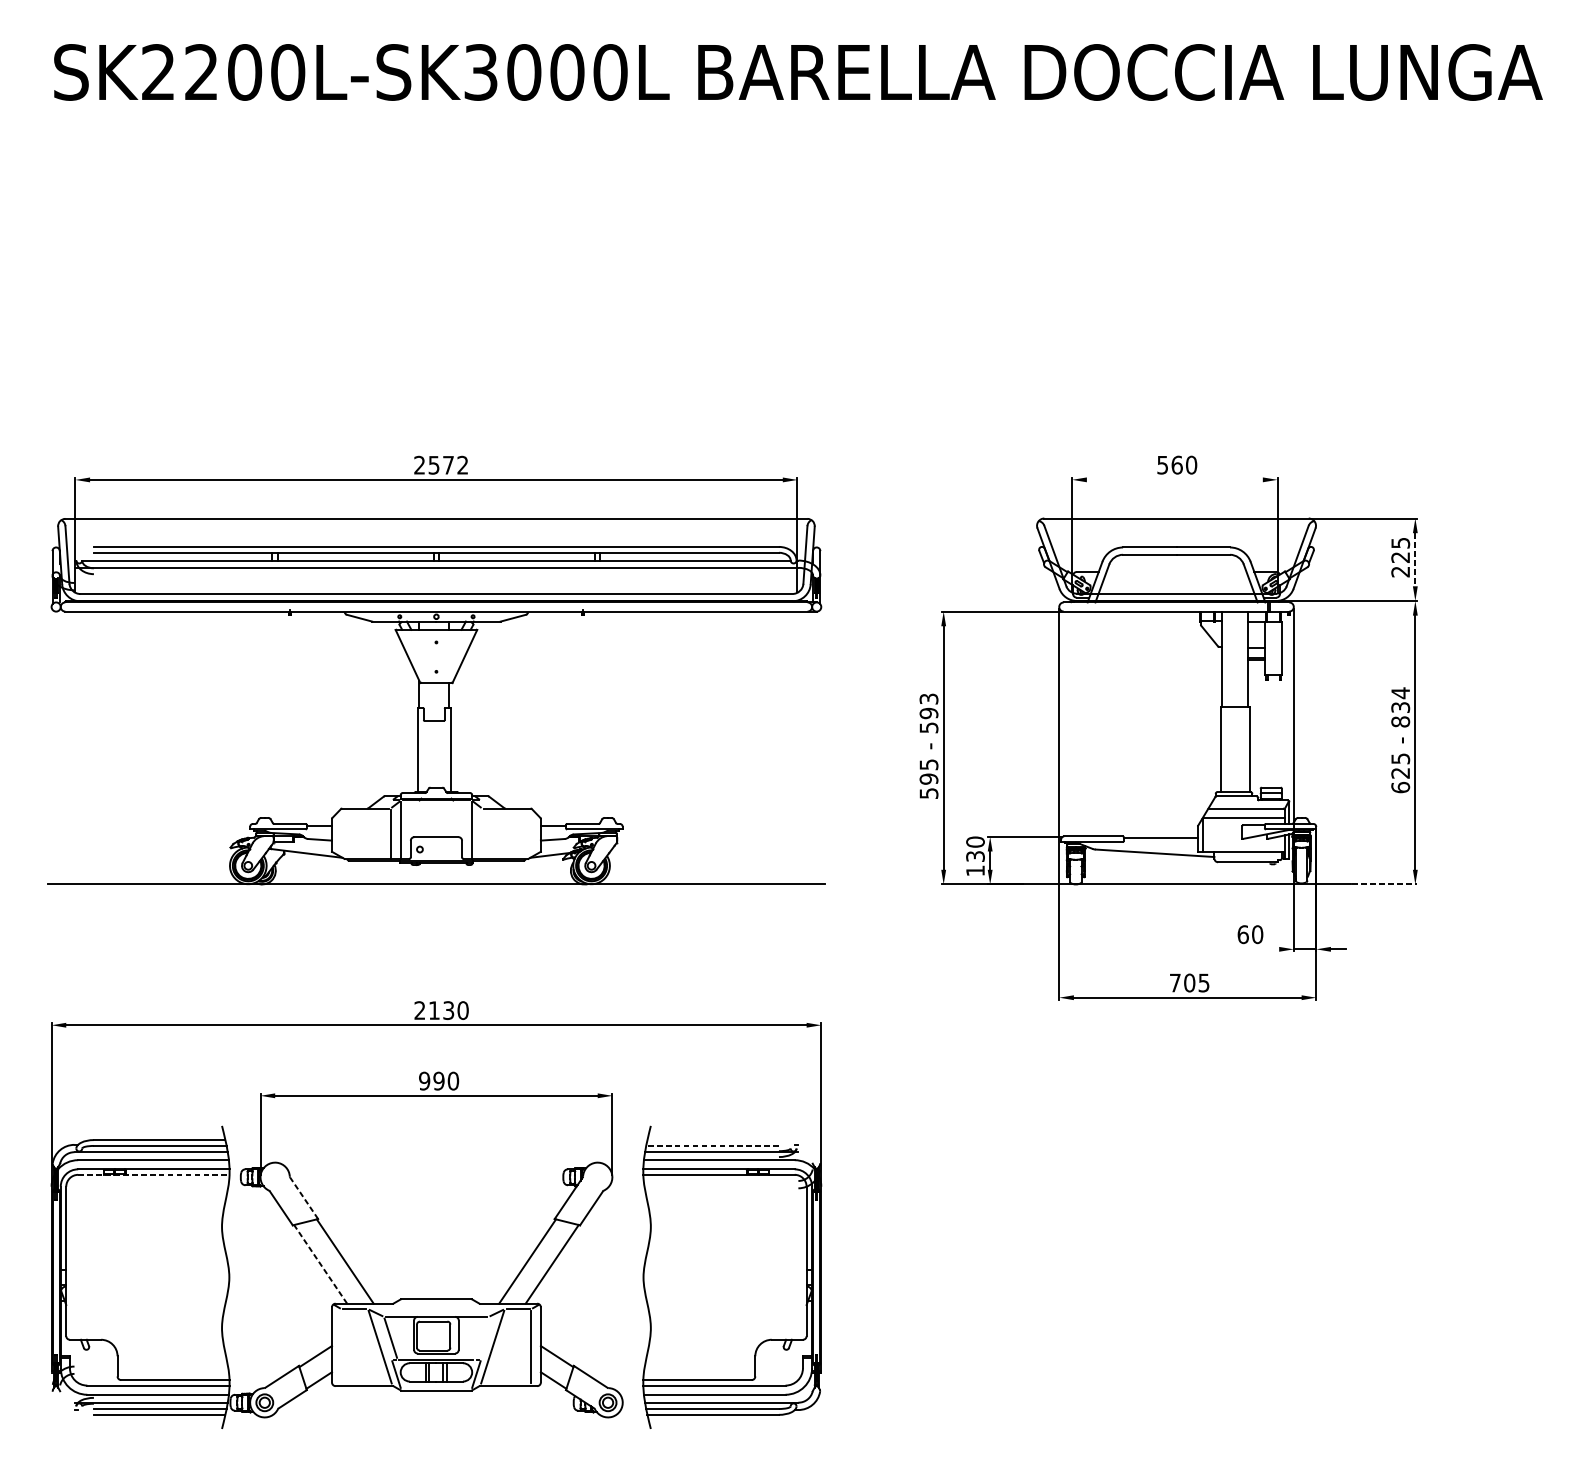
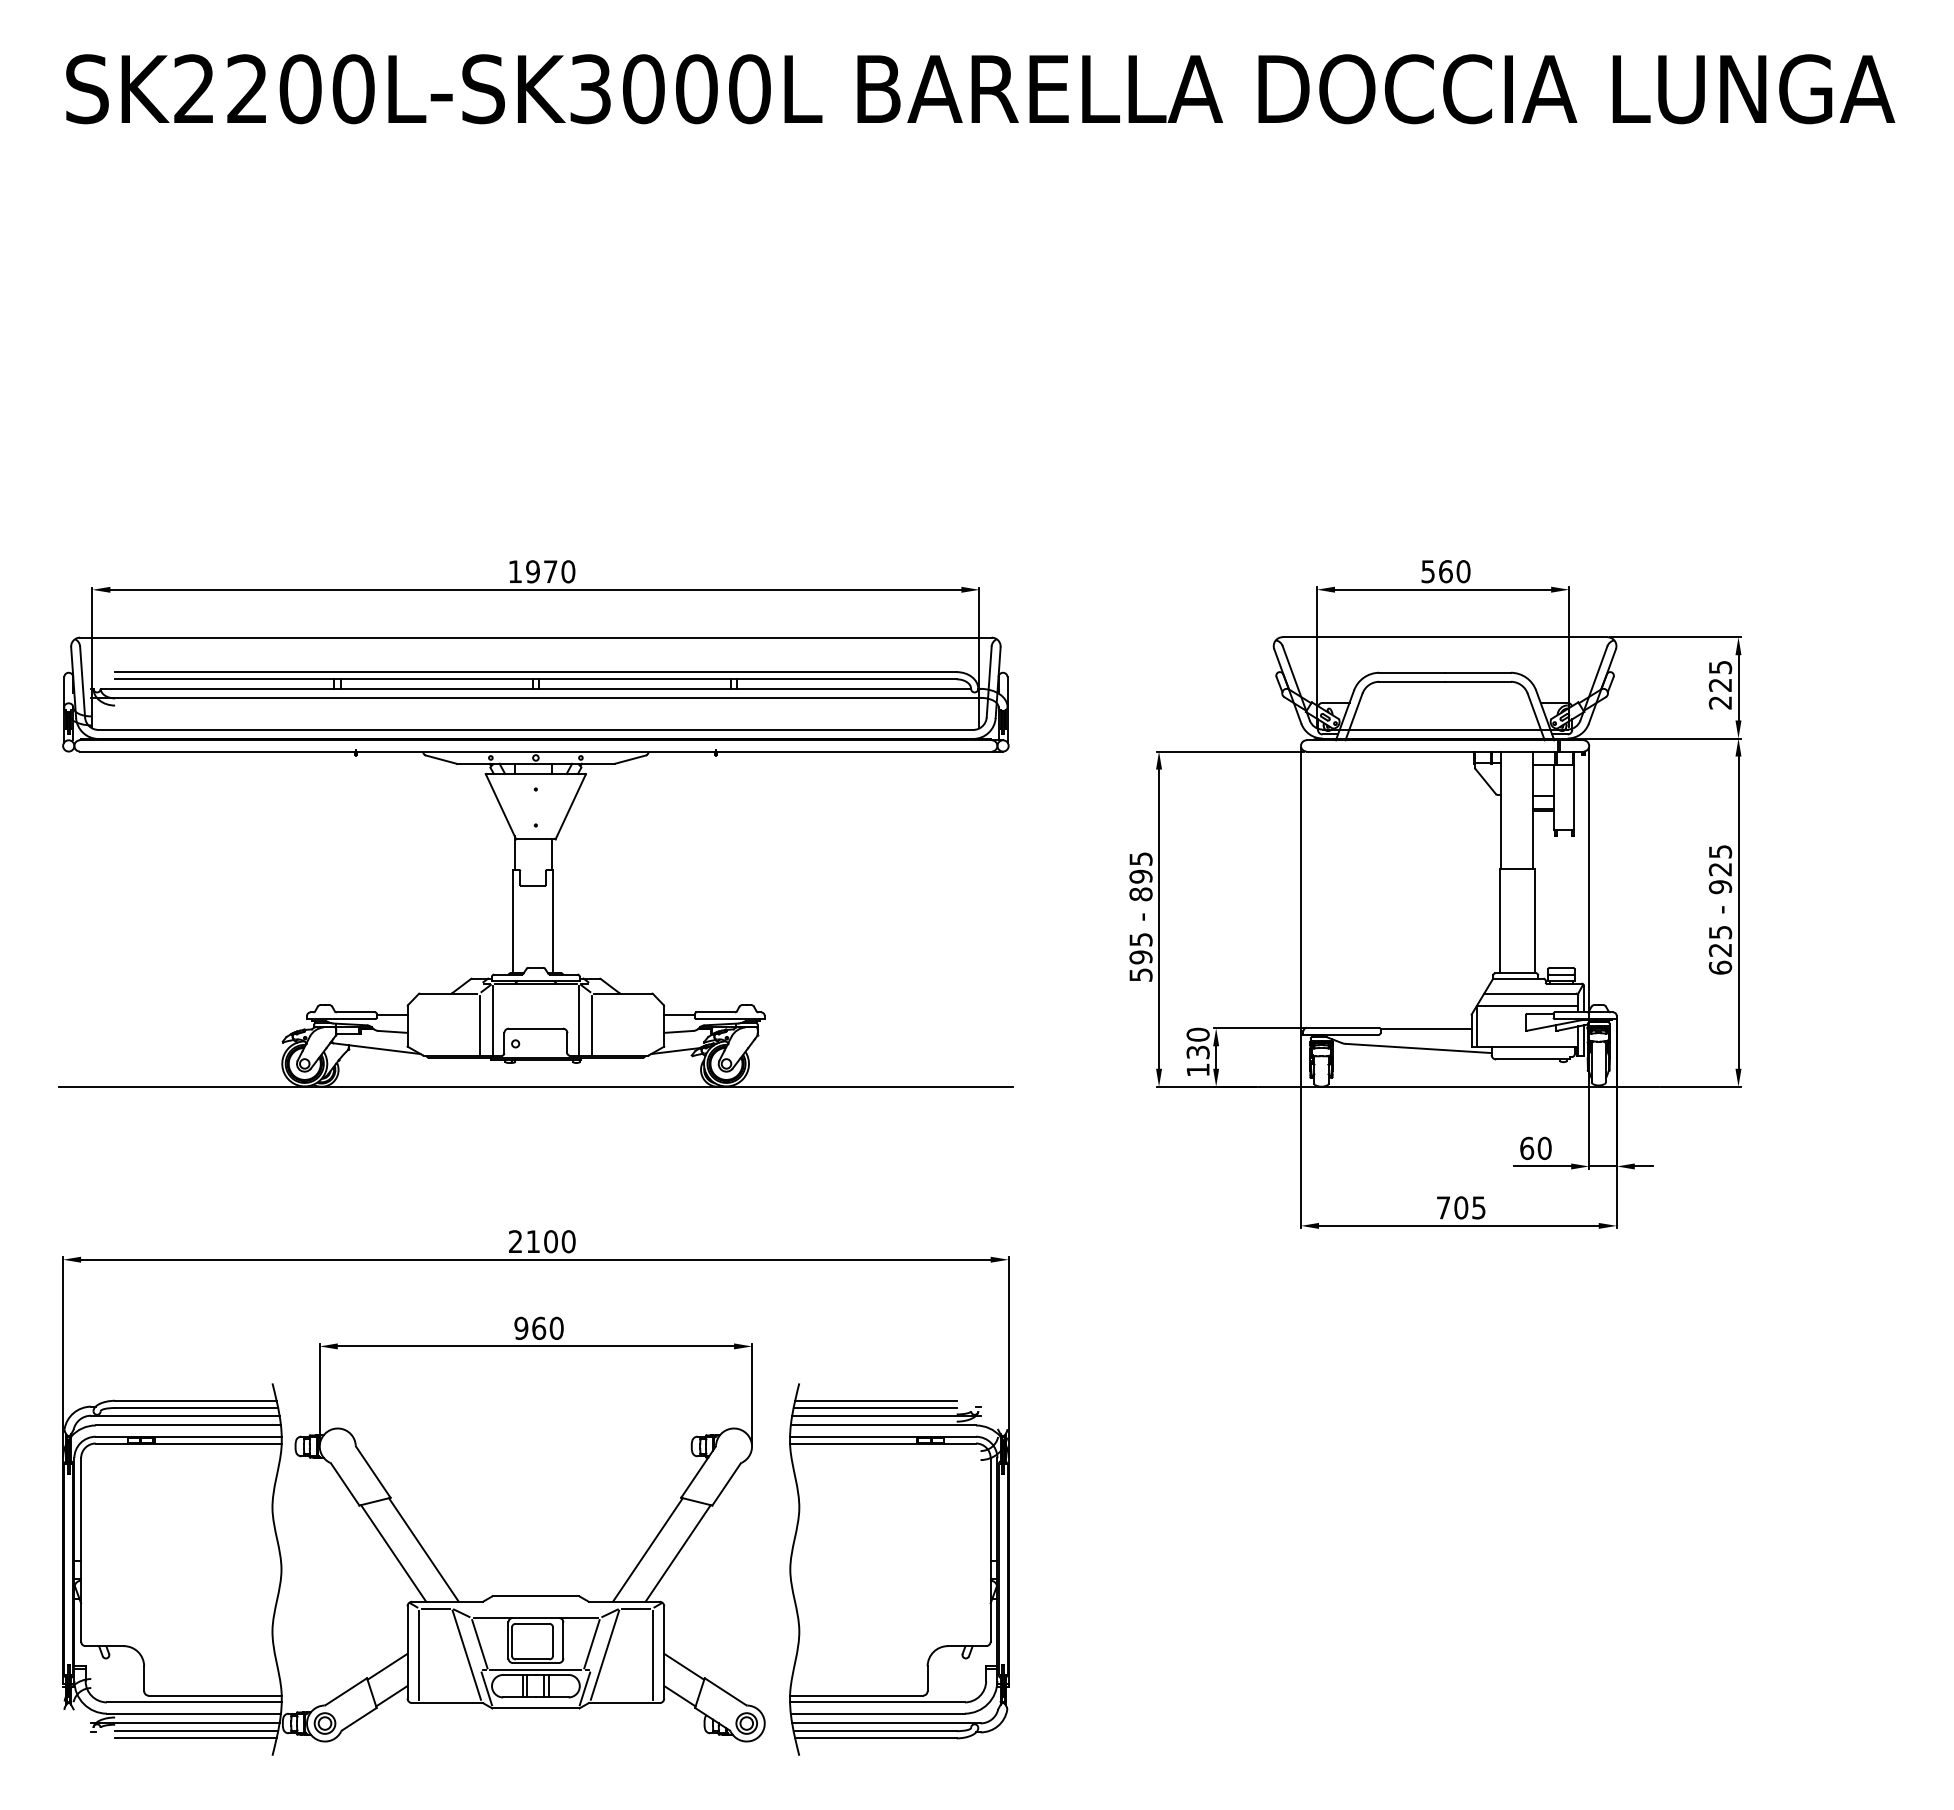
text: (441, 465) -> (541, 571), 2572 -> 1970
line: (1175, 479) -> (1443, 589), added
line: (1415, 559) -> (1738, 687), dashed -> solid
text: (1400, 707) -> (1720, 869), 834 -> 925
text: (928, 713) -> (1140, 876), 593 -> 895
line: (482, 834) -> (592, 1025), added
line: (1384, 884) -> (1700, 1086), dashed -> solid
line: (1255, 949) -> (1542, 1166), added
text: (448, 1010) -> (550, 1241), 2130 -> 2100
text: (439, 1080) -> (539, 1327), 990 -> 960
line: (712, 1139) -> (875, 1400), added
line: (712, 1145) -> (875, 1407), dashed -> solid
line: (154, 1174) -> (189, 1443), dashed -> solid
line: (304, 1198) -> (373, 1472), dashed -> solid
line: (320, 1264) -> (393, 1553), dashed -> solid
line: (481, 1338) -> (591, 1644), added
line: (341, 1346) -> (419, 1654), added

